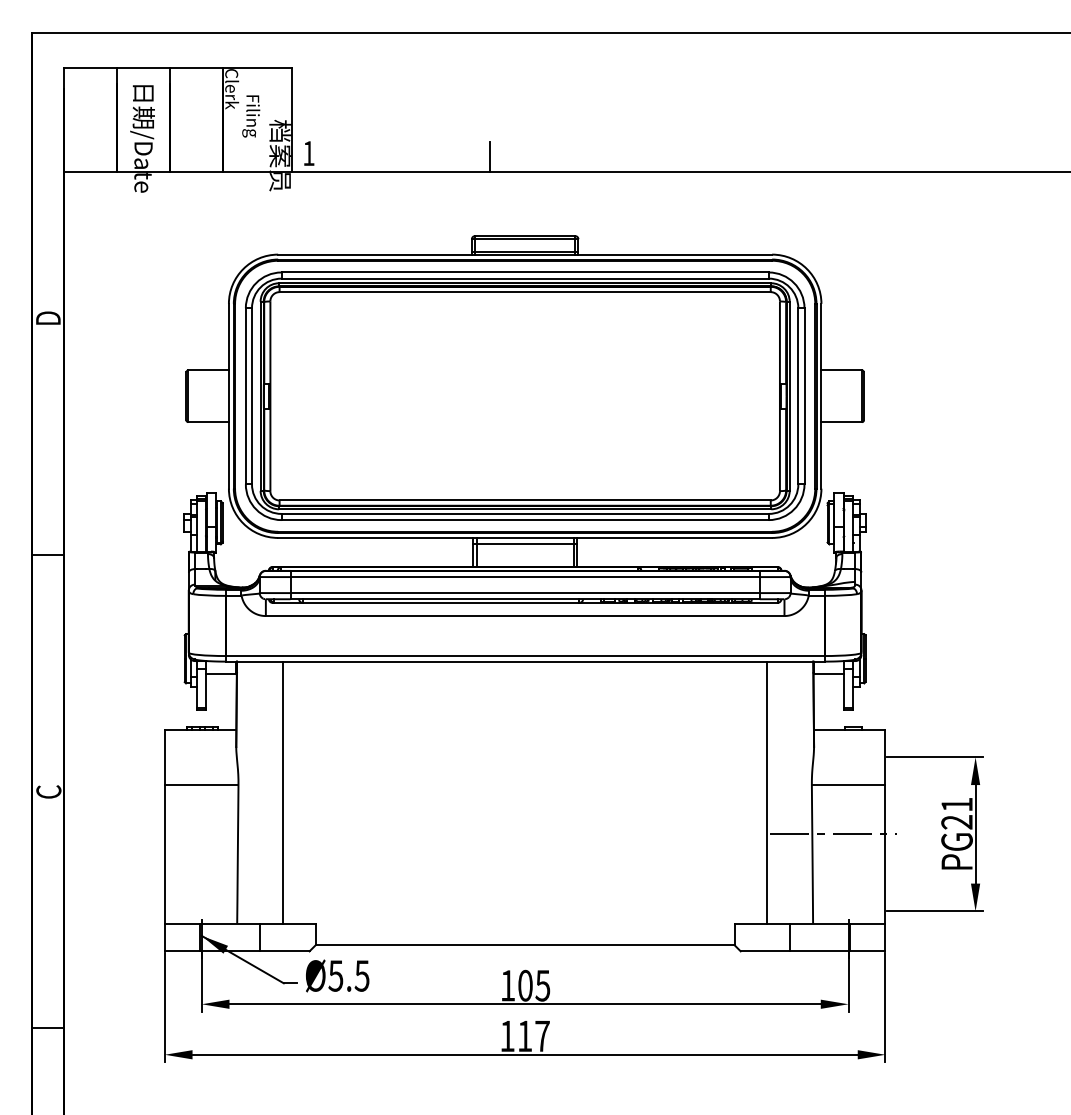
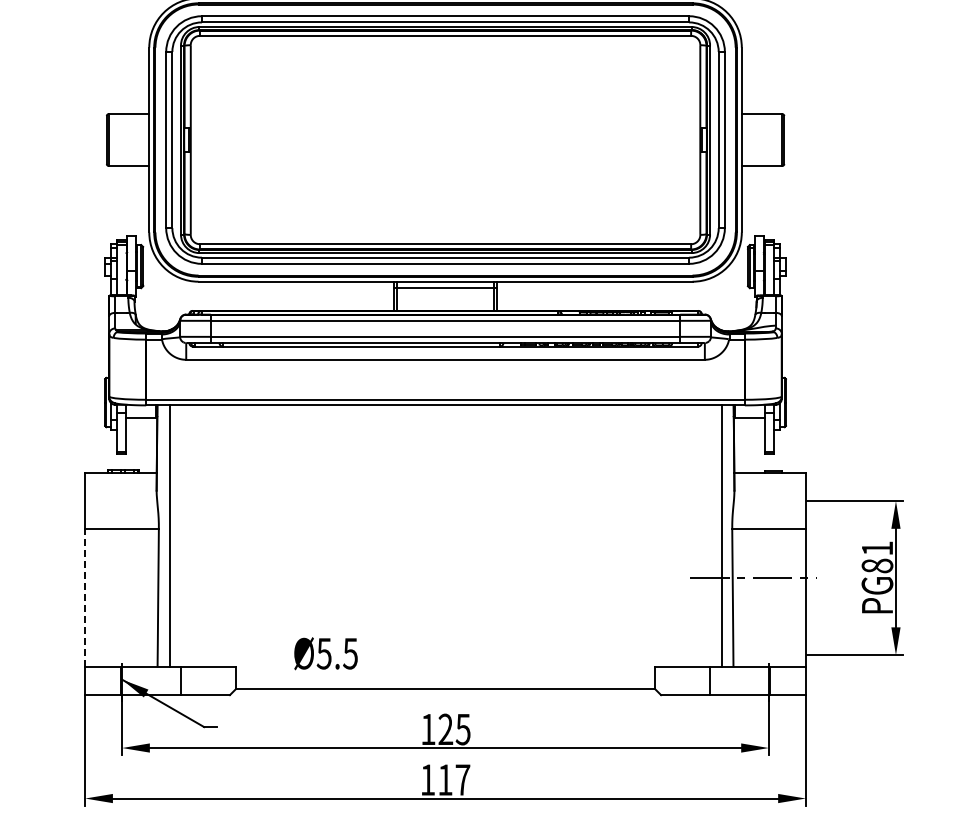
line: (283, 792) -> (169, 536), moved
line: (766, 792) -> (721, 536), moved
text: (956, 822) -> (876, 566), PG21 -> PG81
line: (164, 853) -> (84, 597), solid -> dashed
text: (337, 975) -> (325, 653), moved
text: (525, 985) -> (445, 729), 105 -> 125

